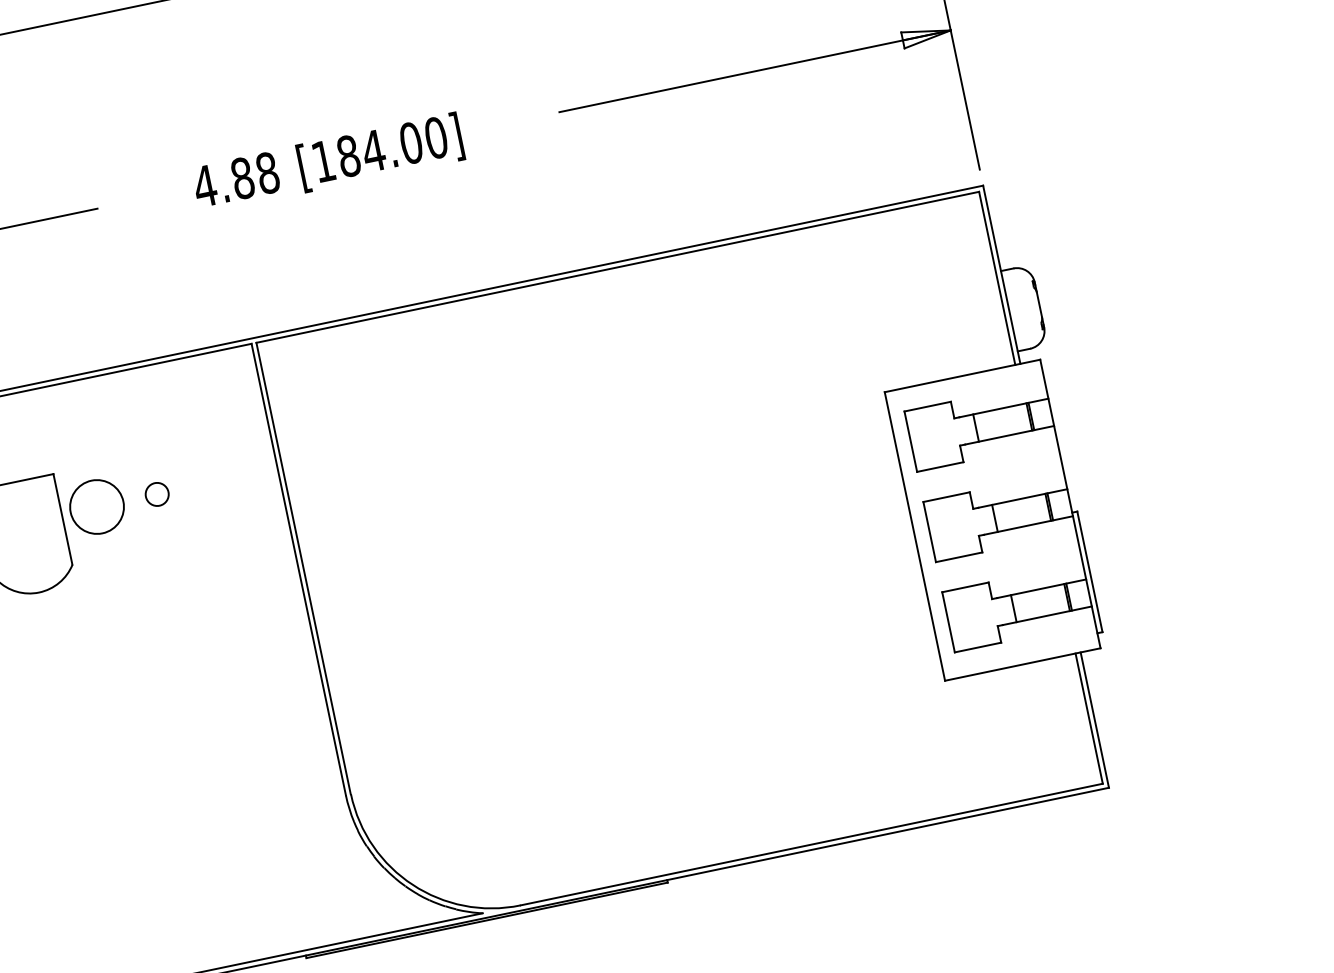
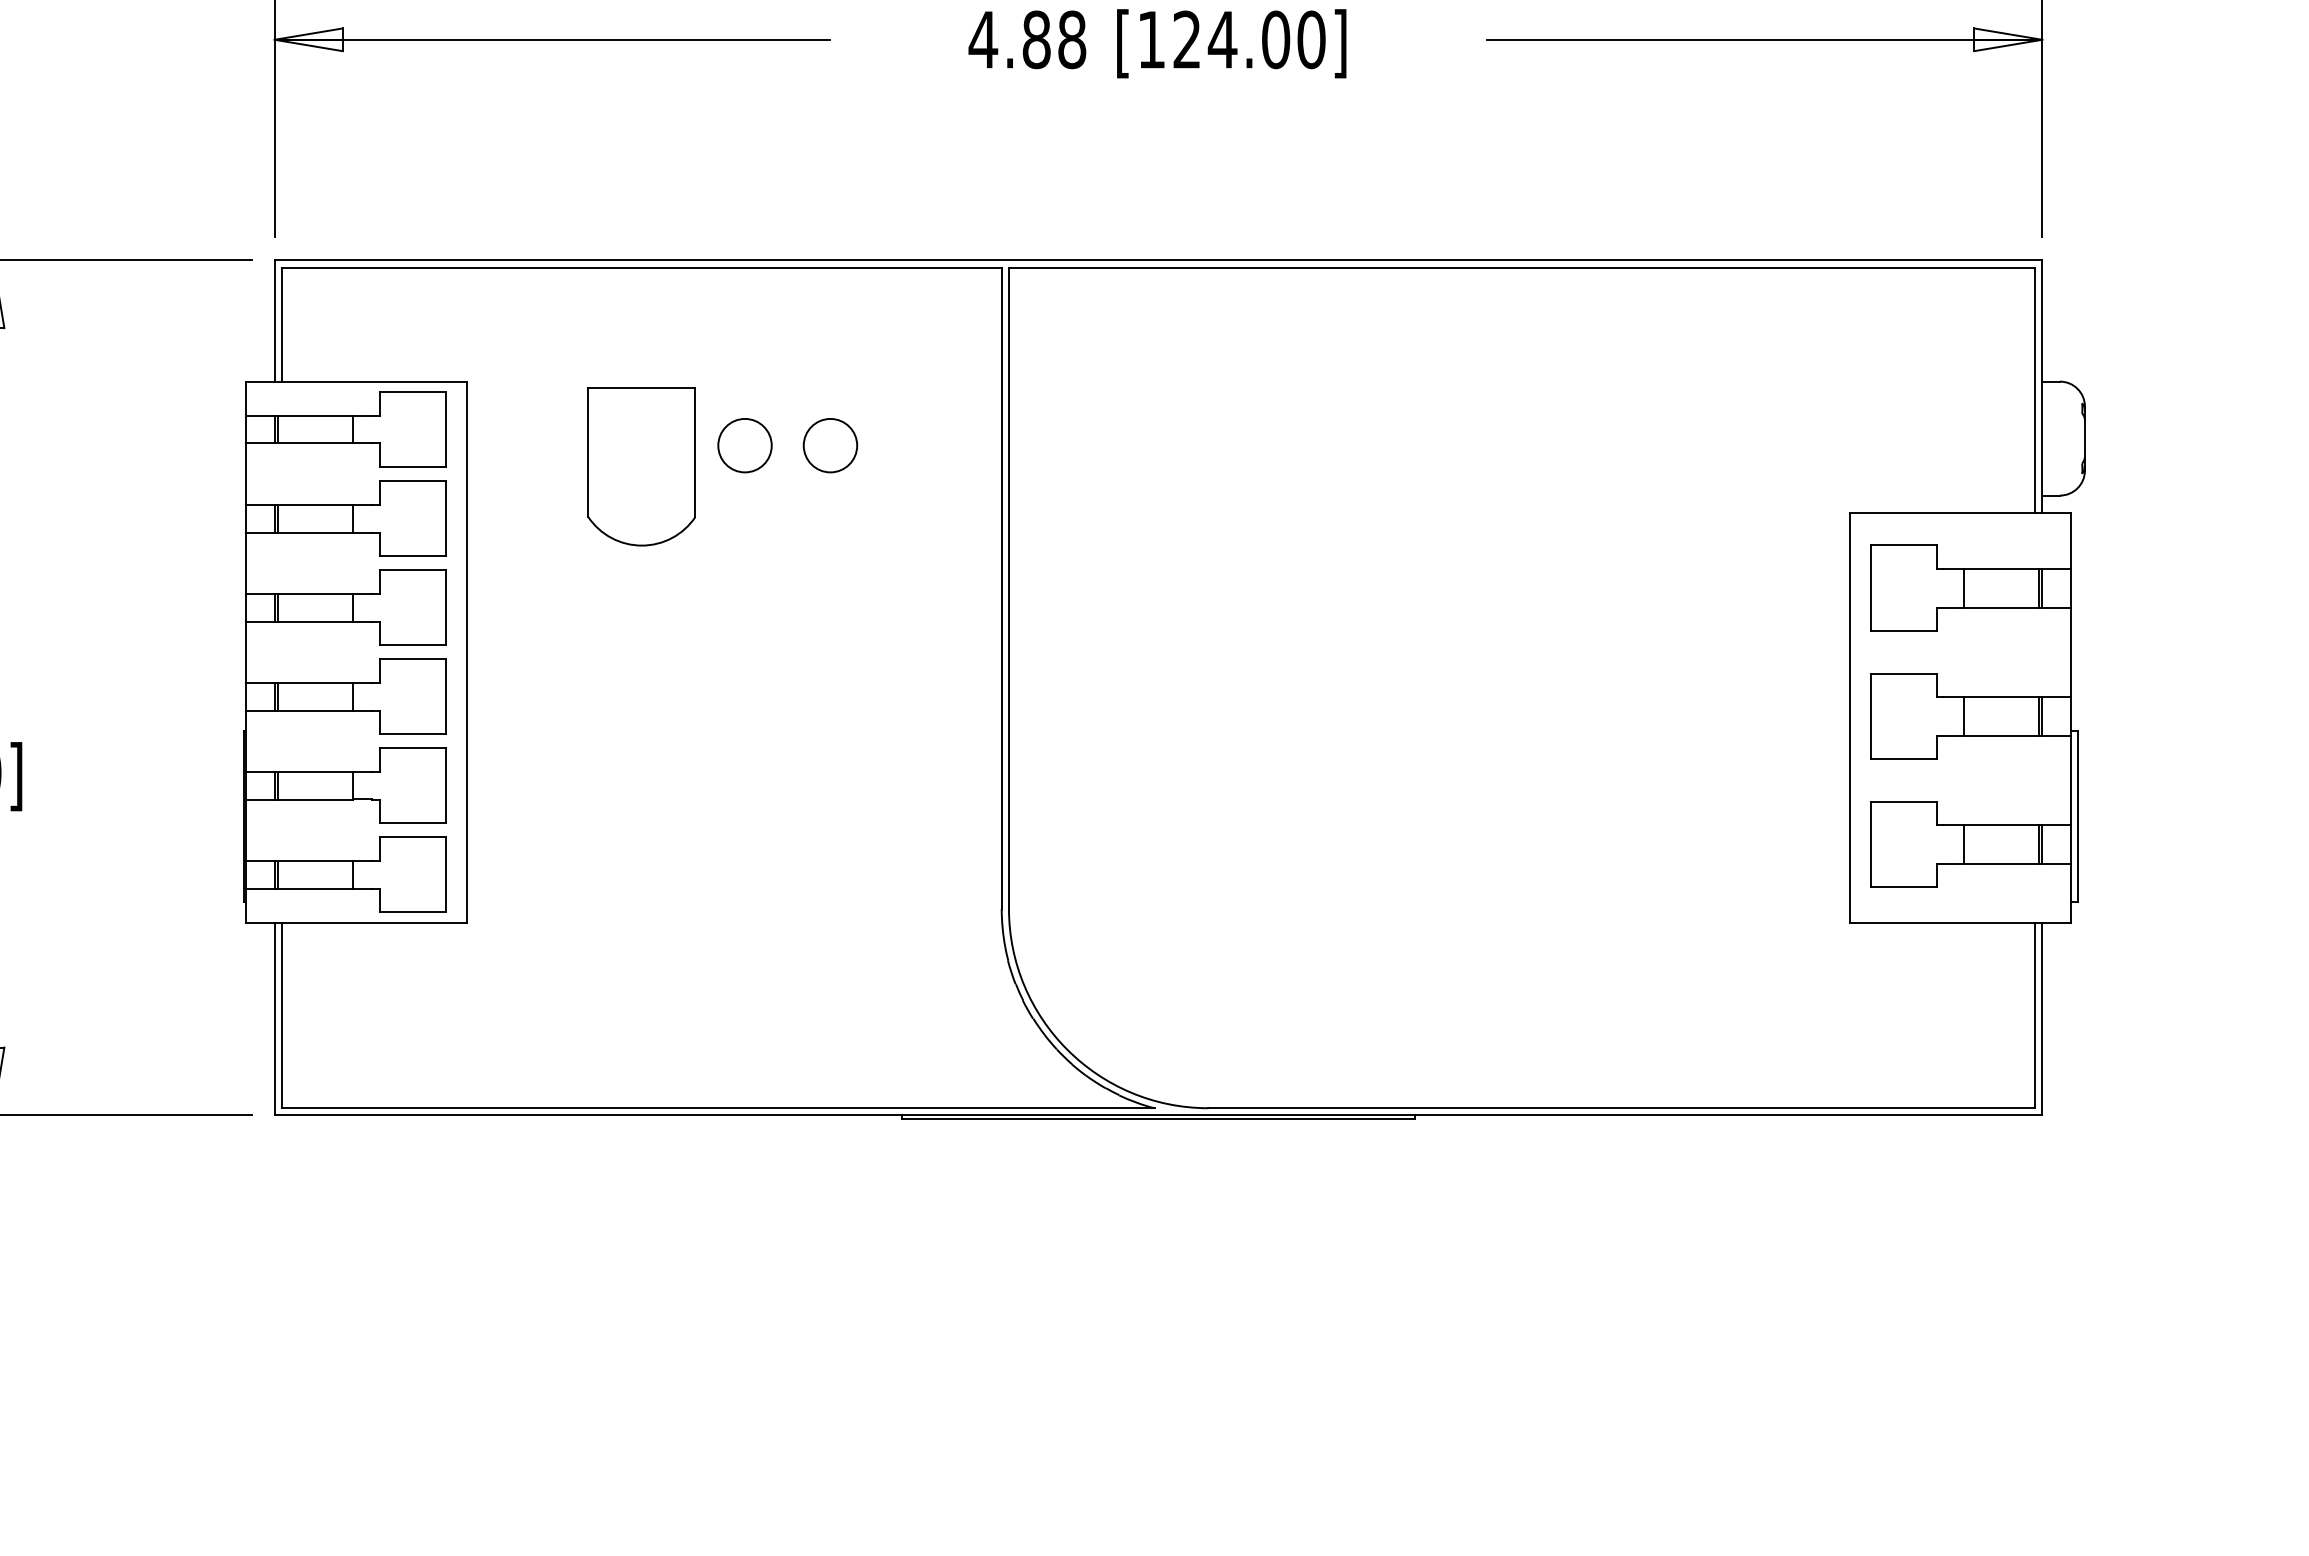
text: (348, 155) -> (1187, 39), [184.00] -> [124.00]
circle: (157, 494) -> (830, 445), size x1.67
circle: (96, 506) -> (744, 445), size x0.71

